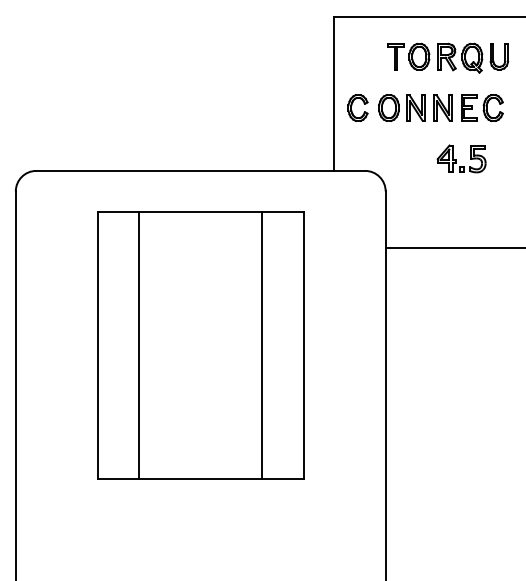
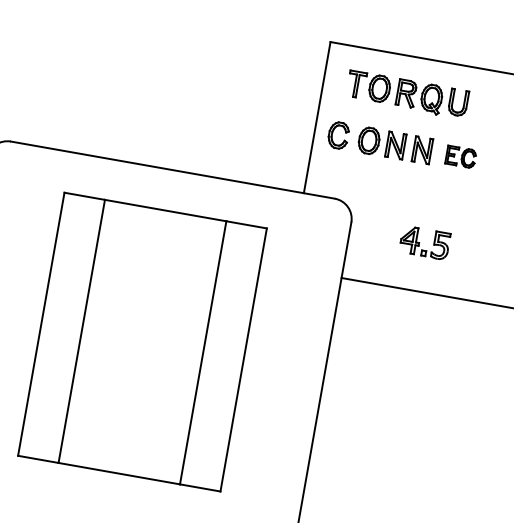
part: (448, 57) -> (408, 94), moved
part: (482, 107) -> (461, 156), size x0.7
part: (461, 158) -> (424, 242), moved

